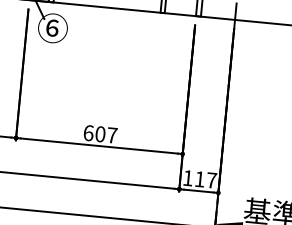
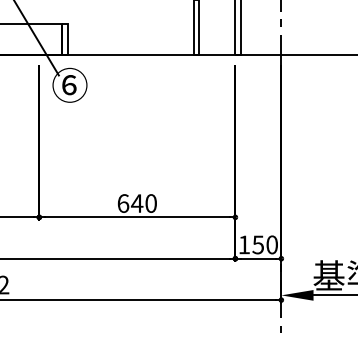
text: (105, 134) -> (143, 203), 607 -> 640
text: (205, 179) -> (264, 244), 117 -> 150

